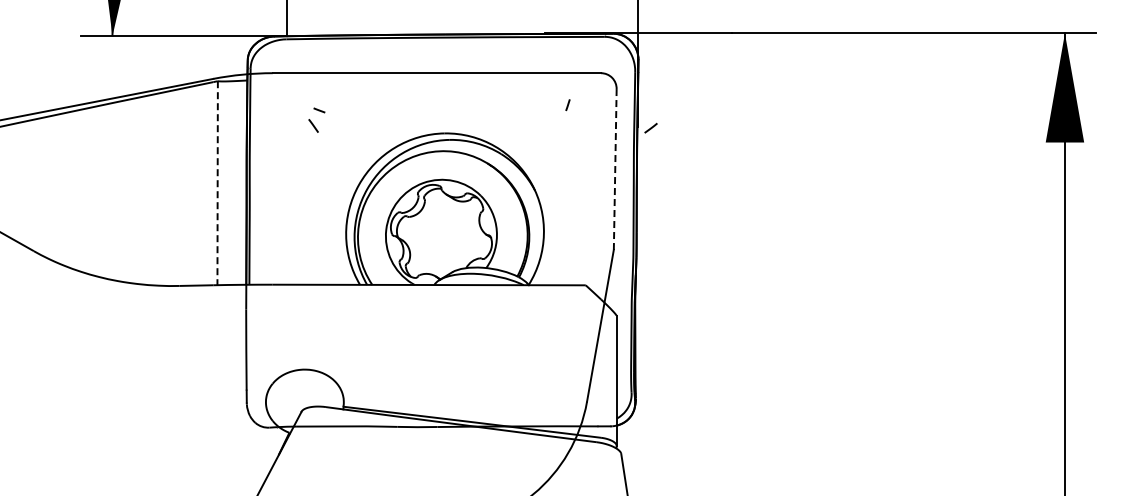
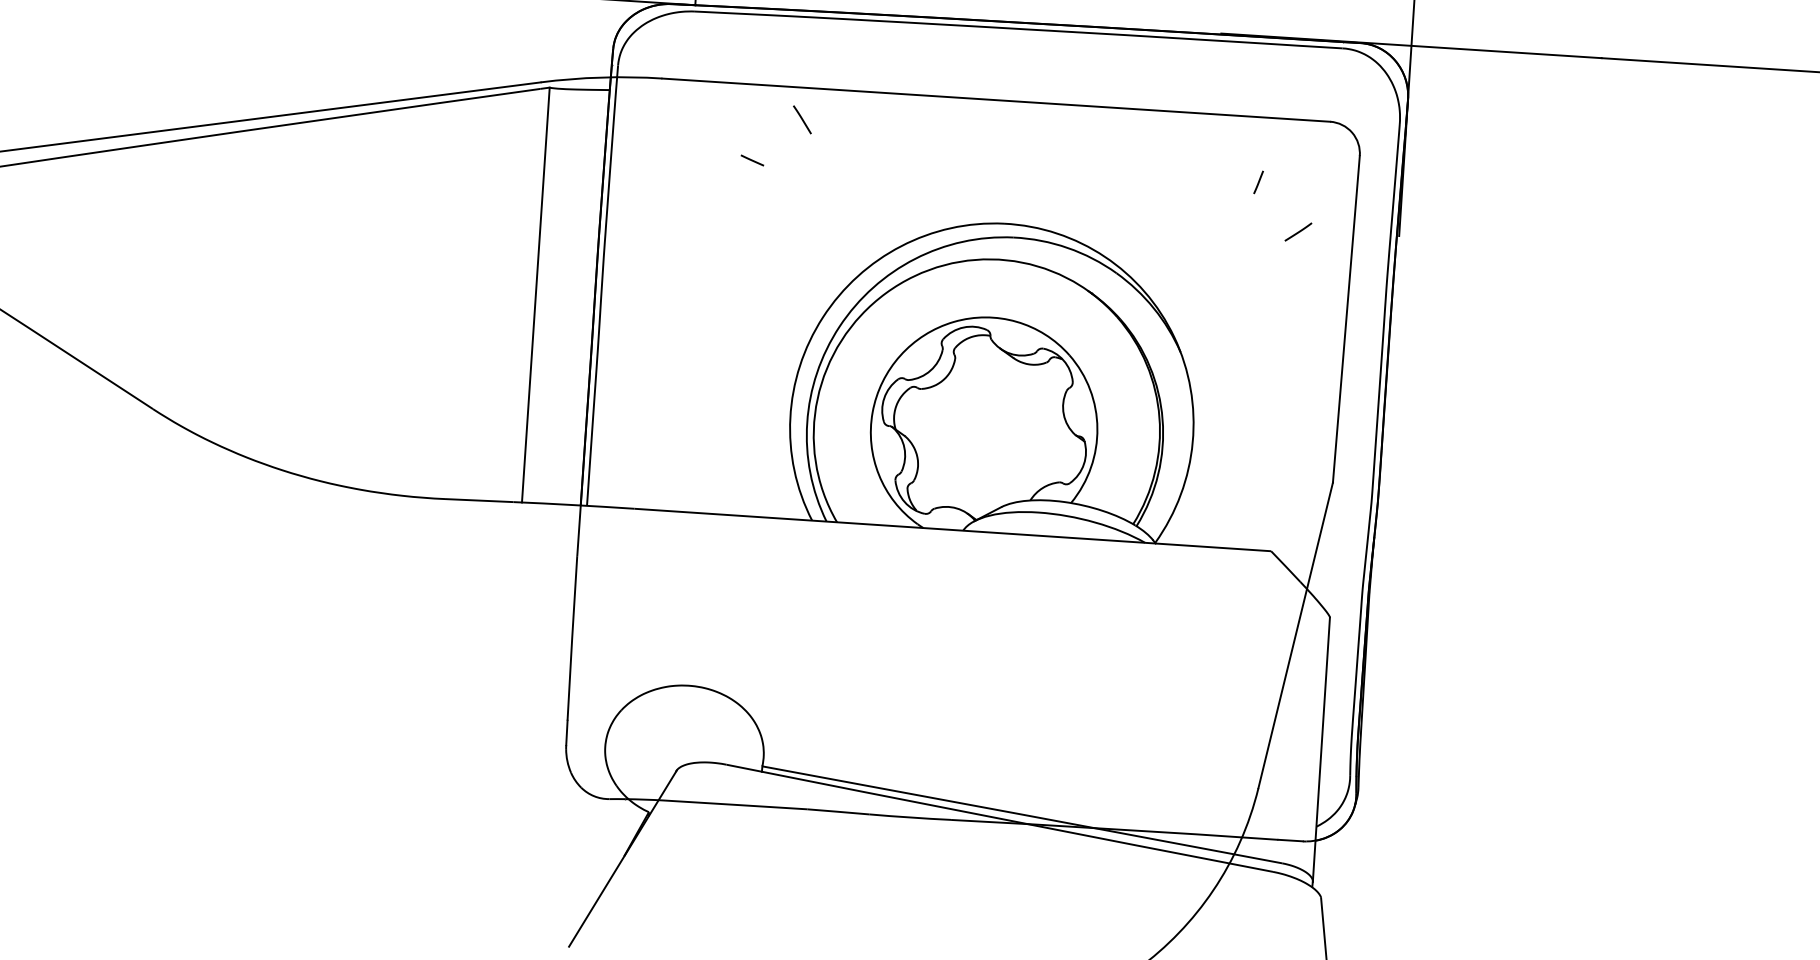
line: (313, 125) -> (802, 118), moved
line: (650, 127) -> (1297, 230), moved
line: (615, 169) -> (1346, 319), dashed -> solid
line: (217, 183) -> (535, 295), dashed -> solid

